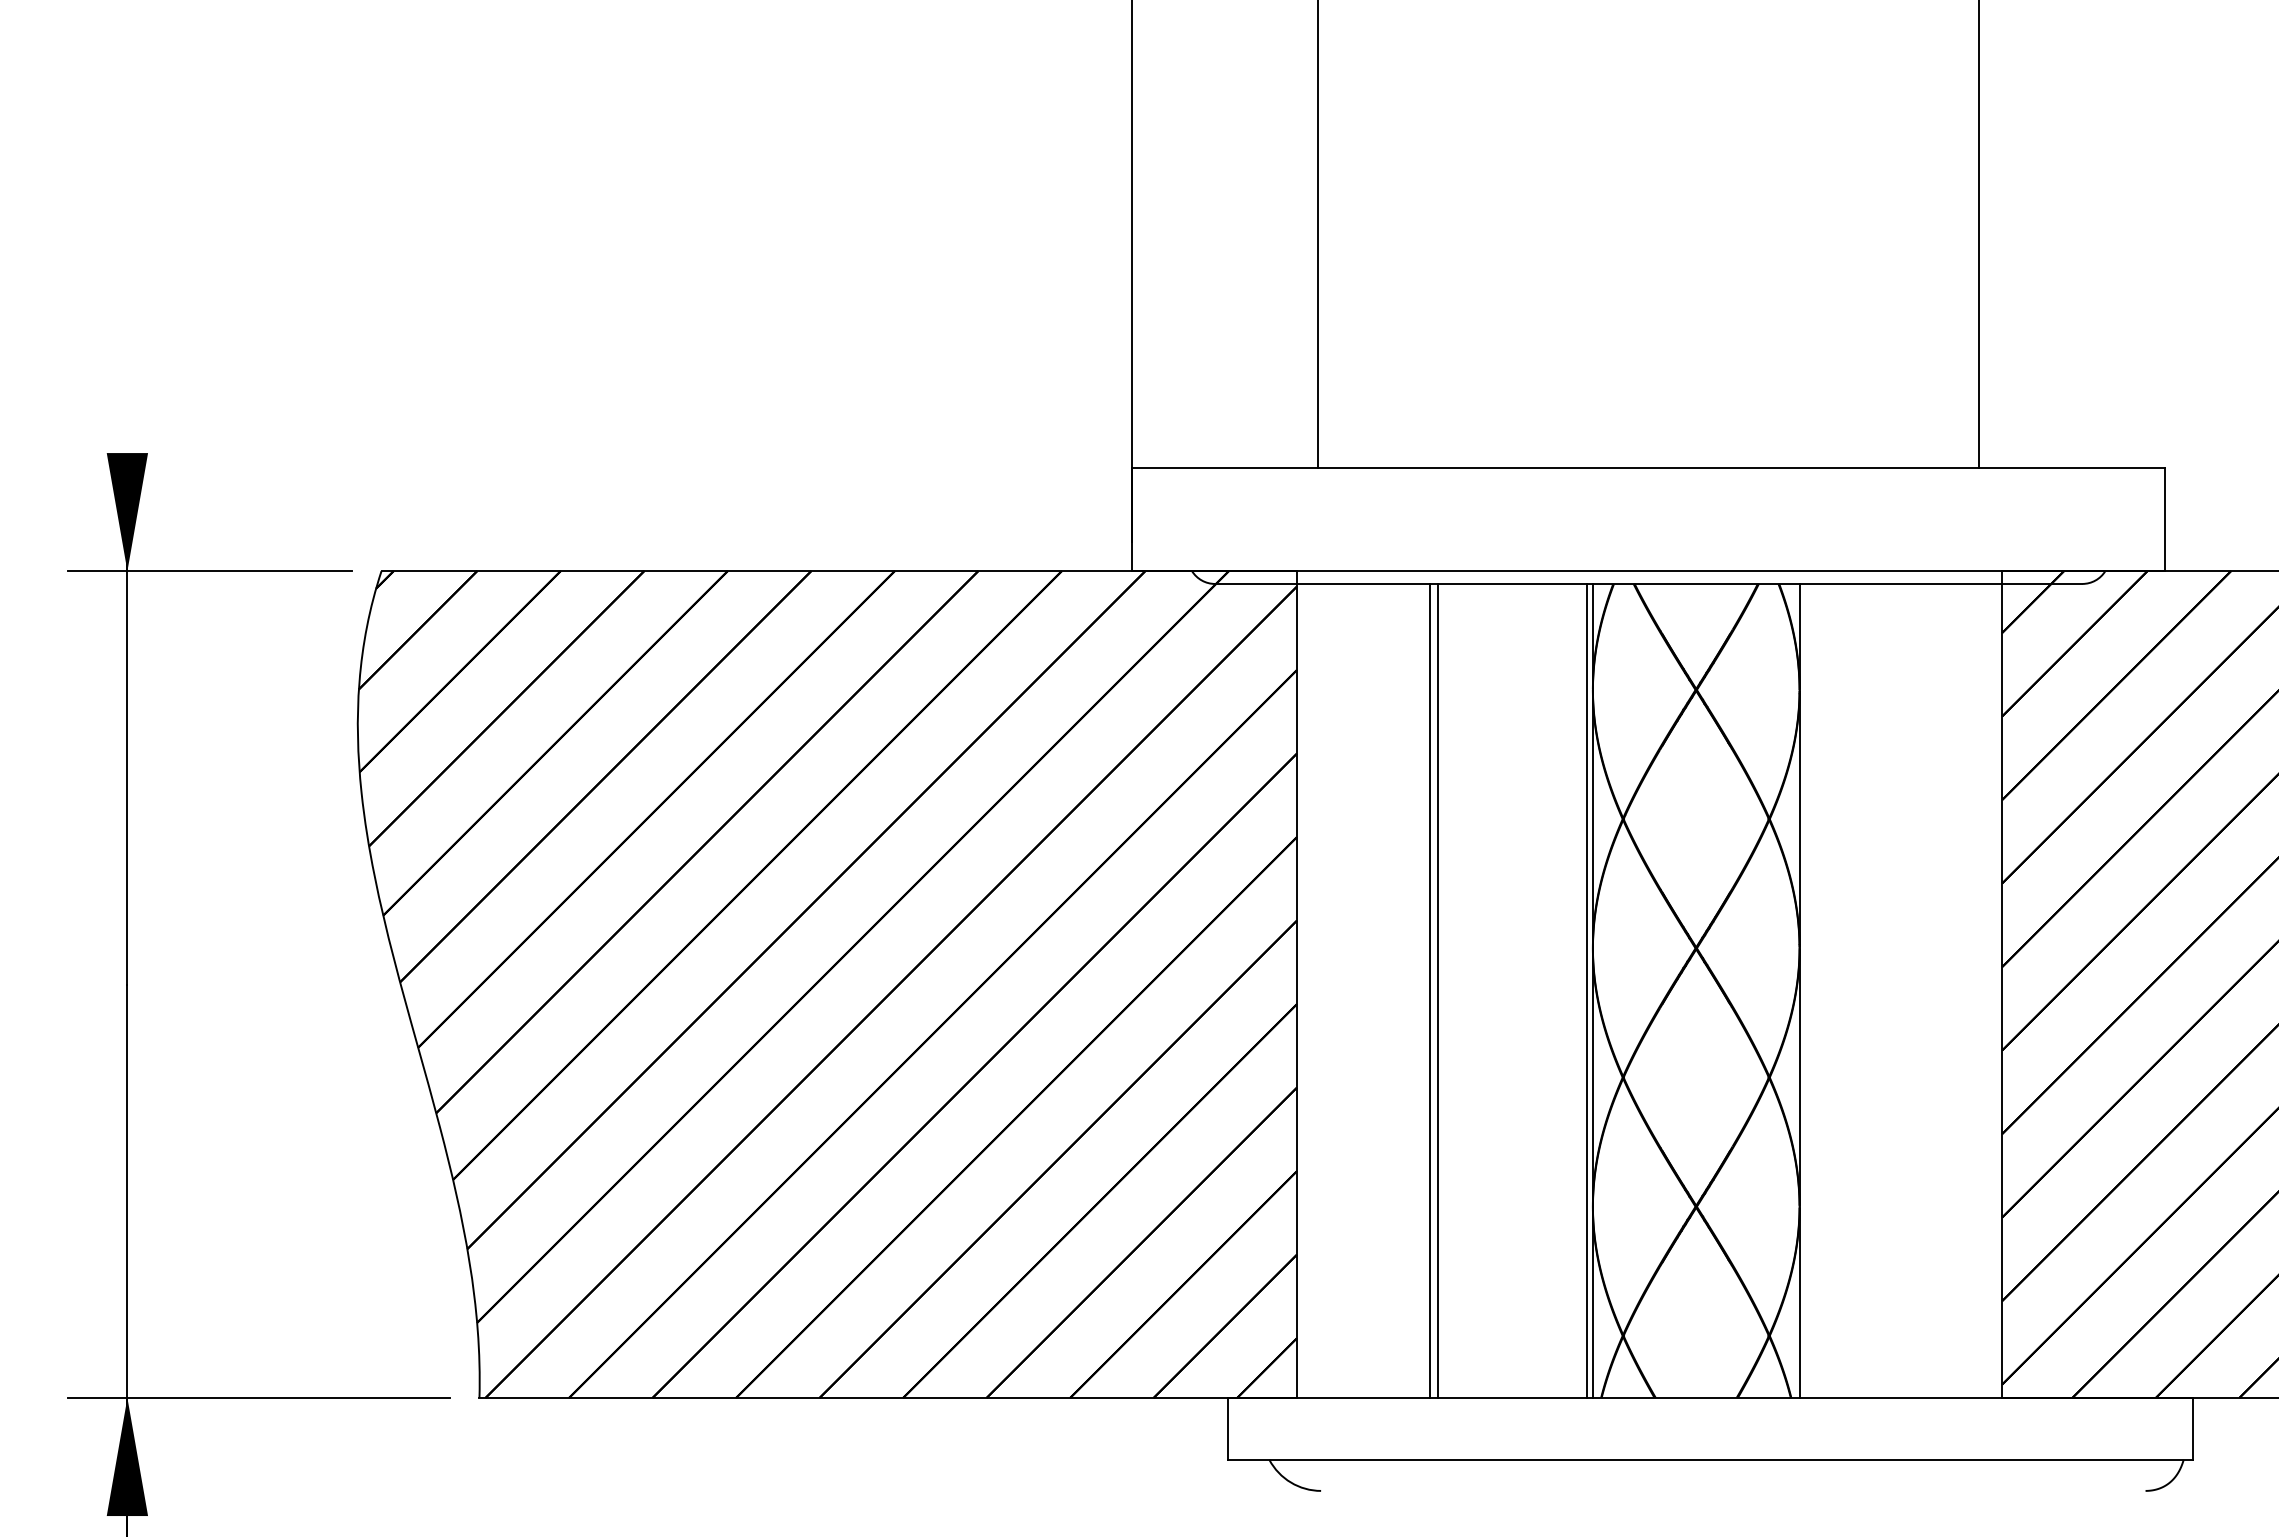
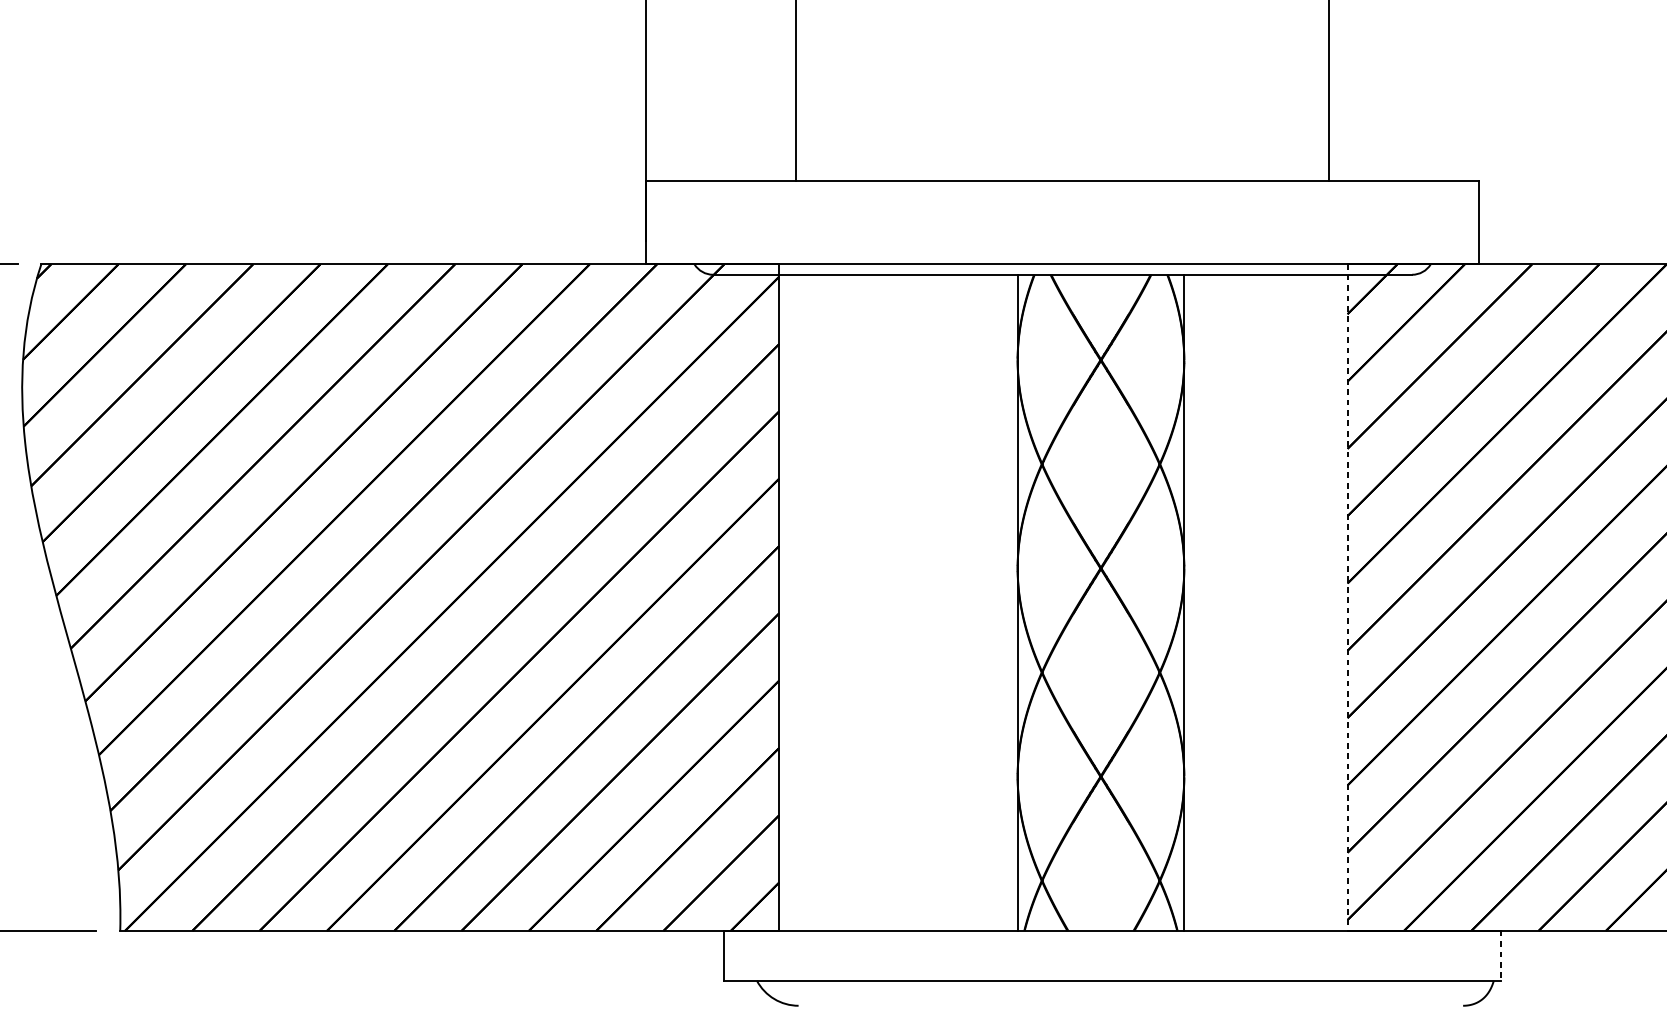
line: (2002, 985) -> (1347, 598), solid -> dashed
line: (1429, 990) -> (885, 602), removed
line: (1437, 990) -> (892, 602), removed
line: (1586, 990) -> (1012, 602), removed
line: (2192, 1429) -> (1500, 956), solid -> dashed

